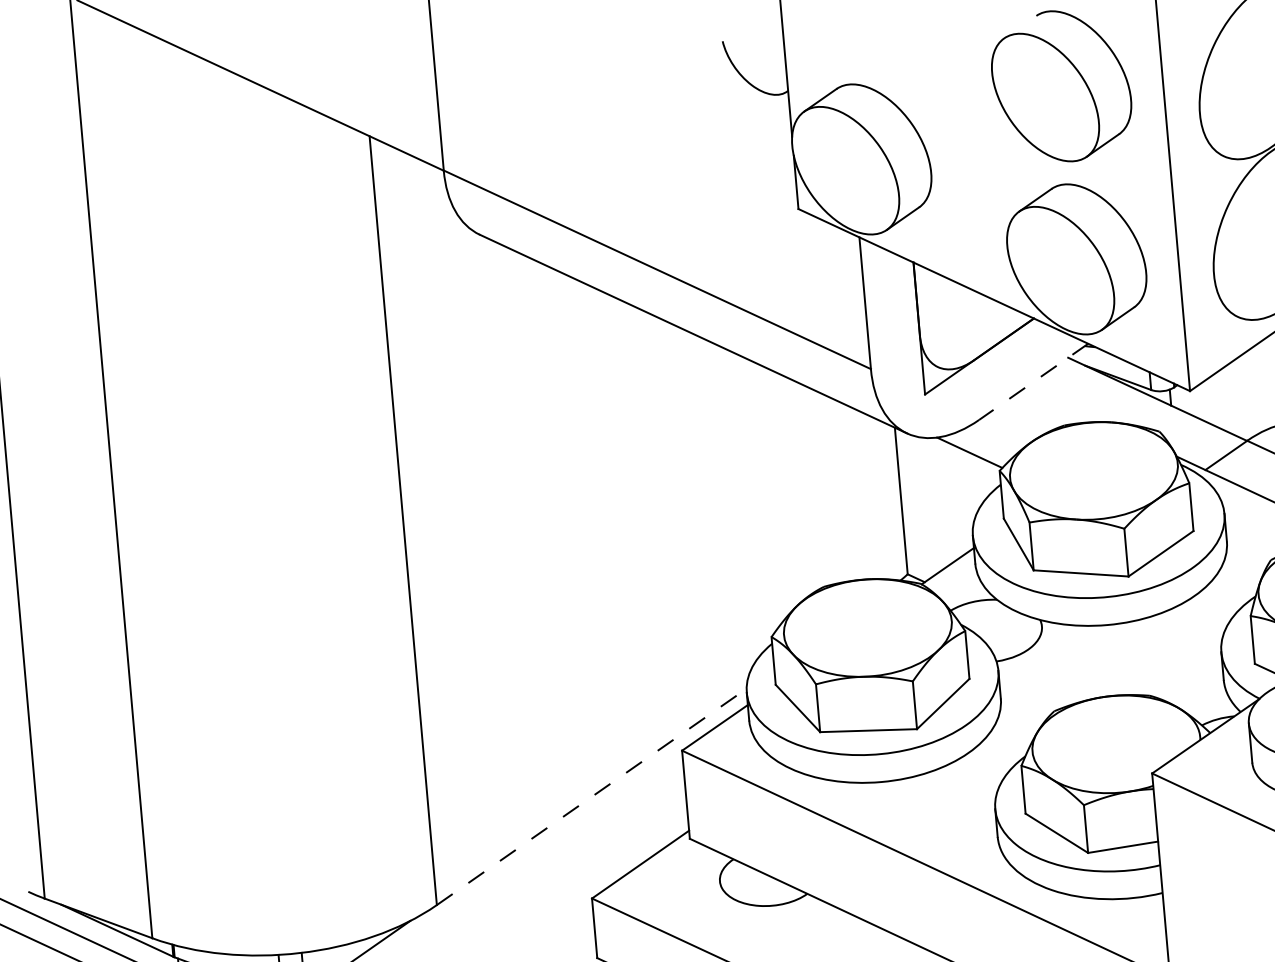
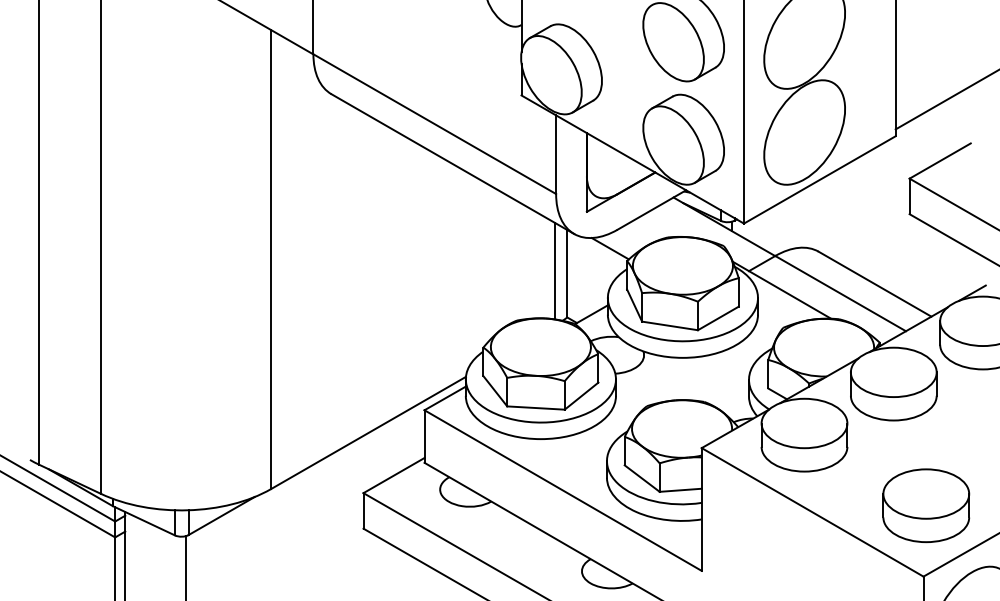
line: (1033, 382) -> (651, 210), dashed -> solid
line: (881, 498) -> (555, 271), added
line: (593, 796) -> (369, 432), dashed -> solid

